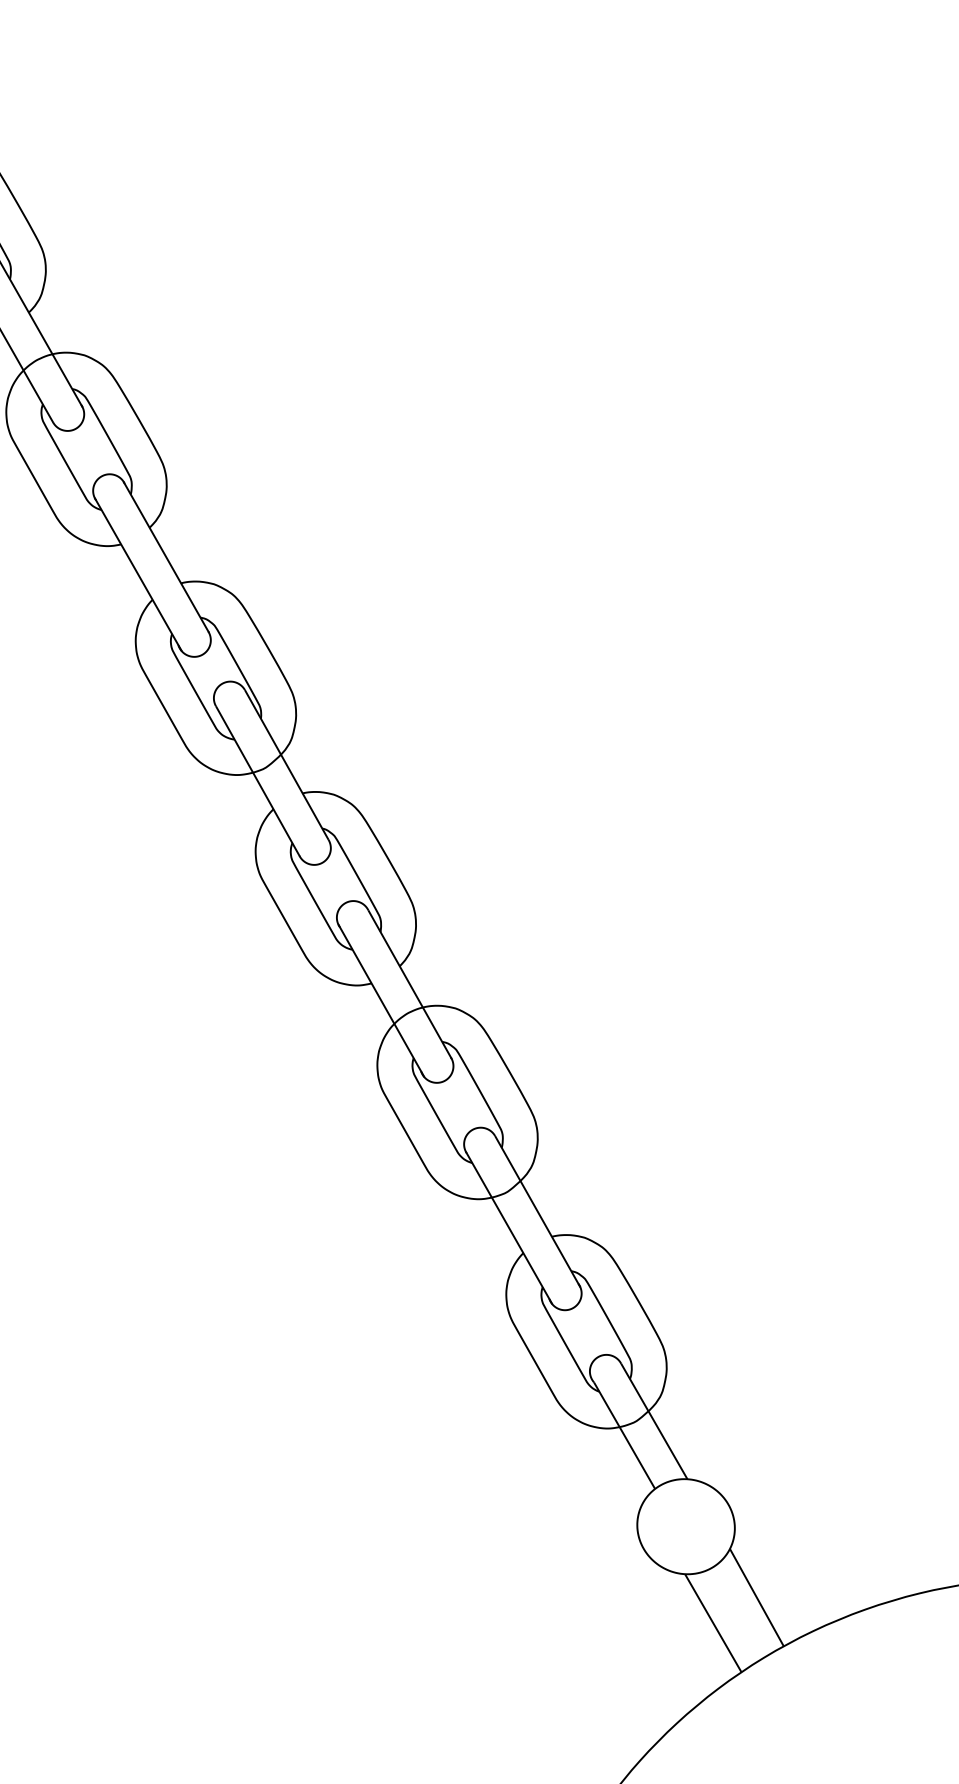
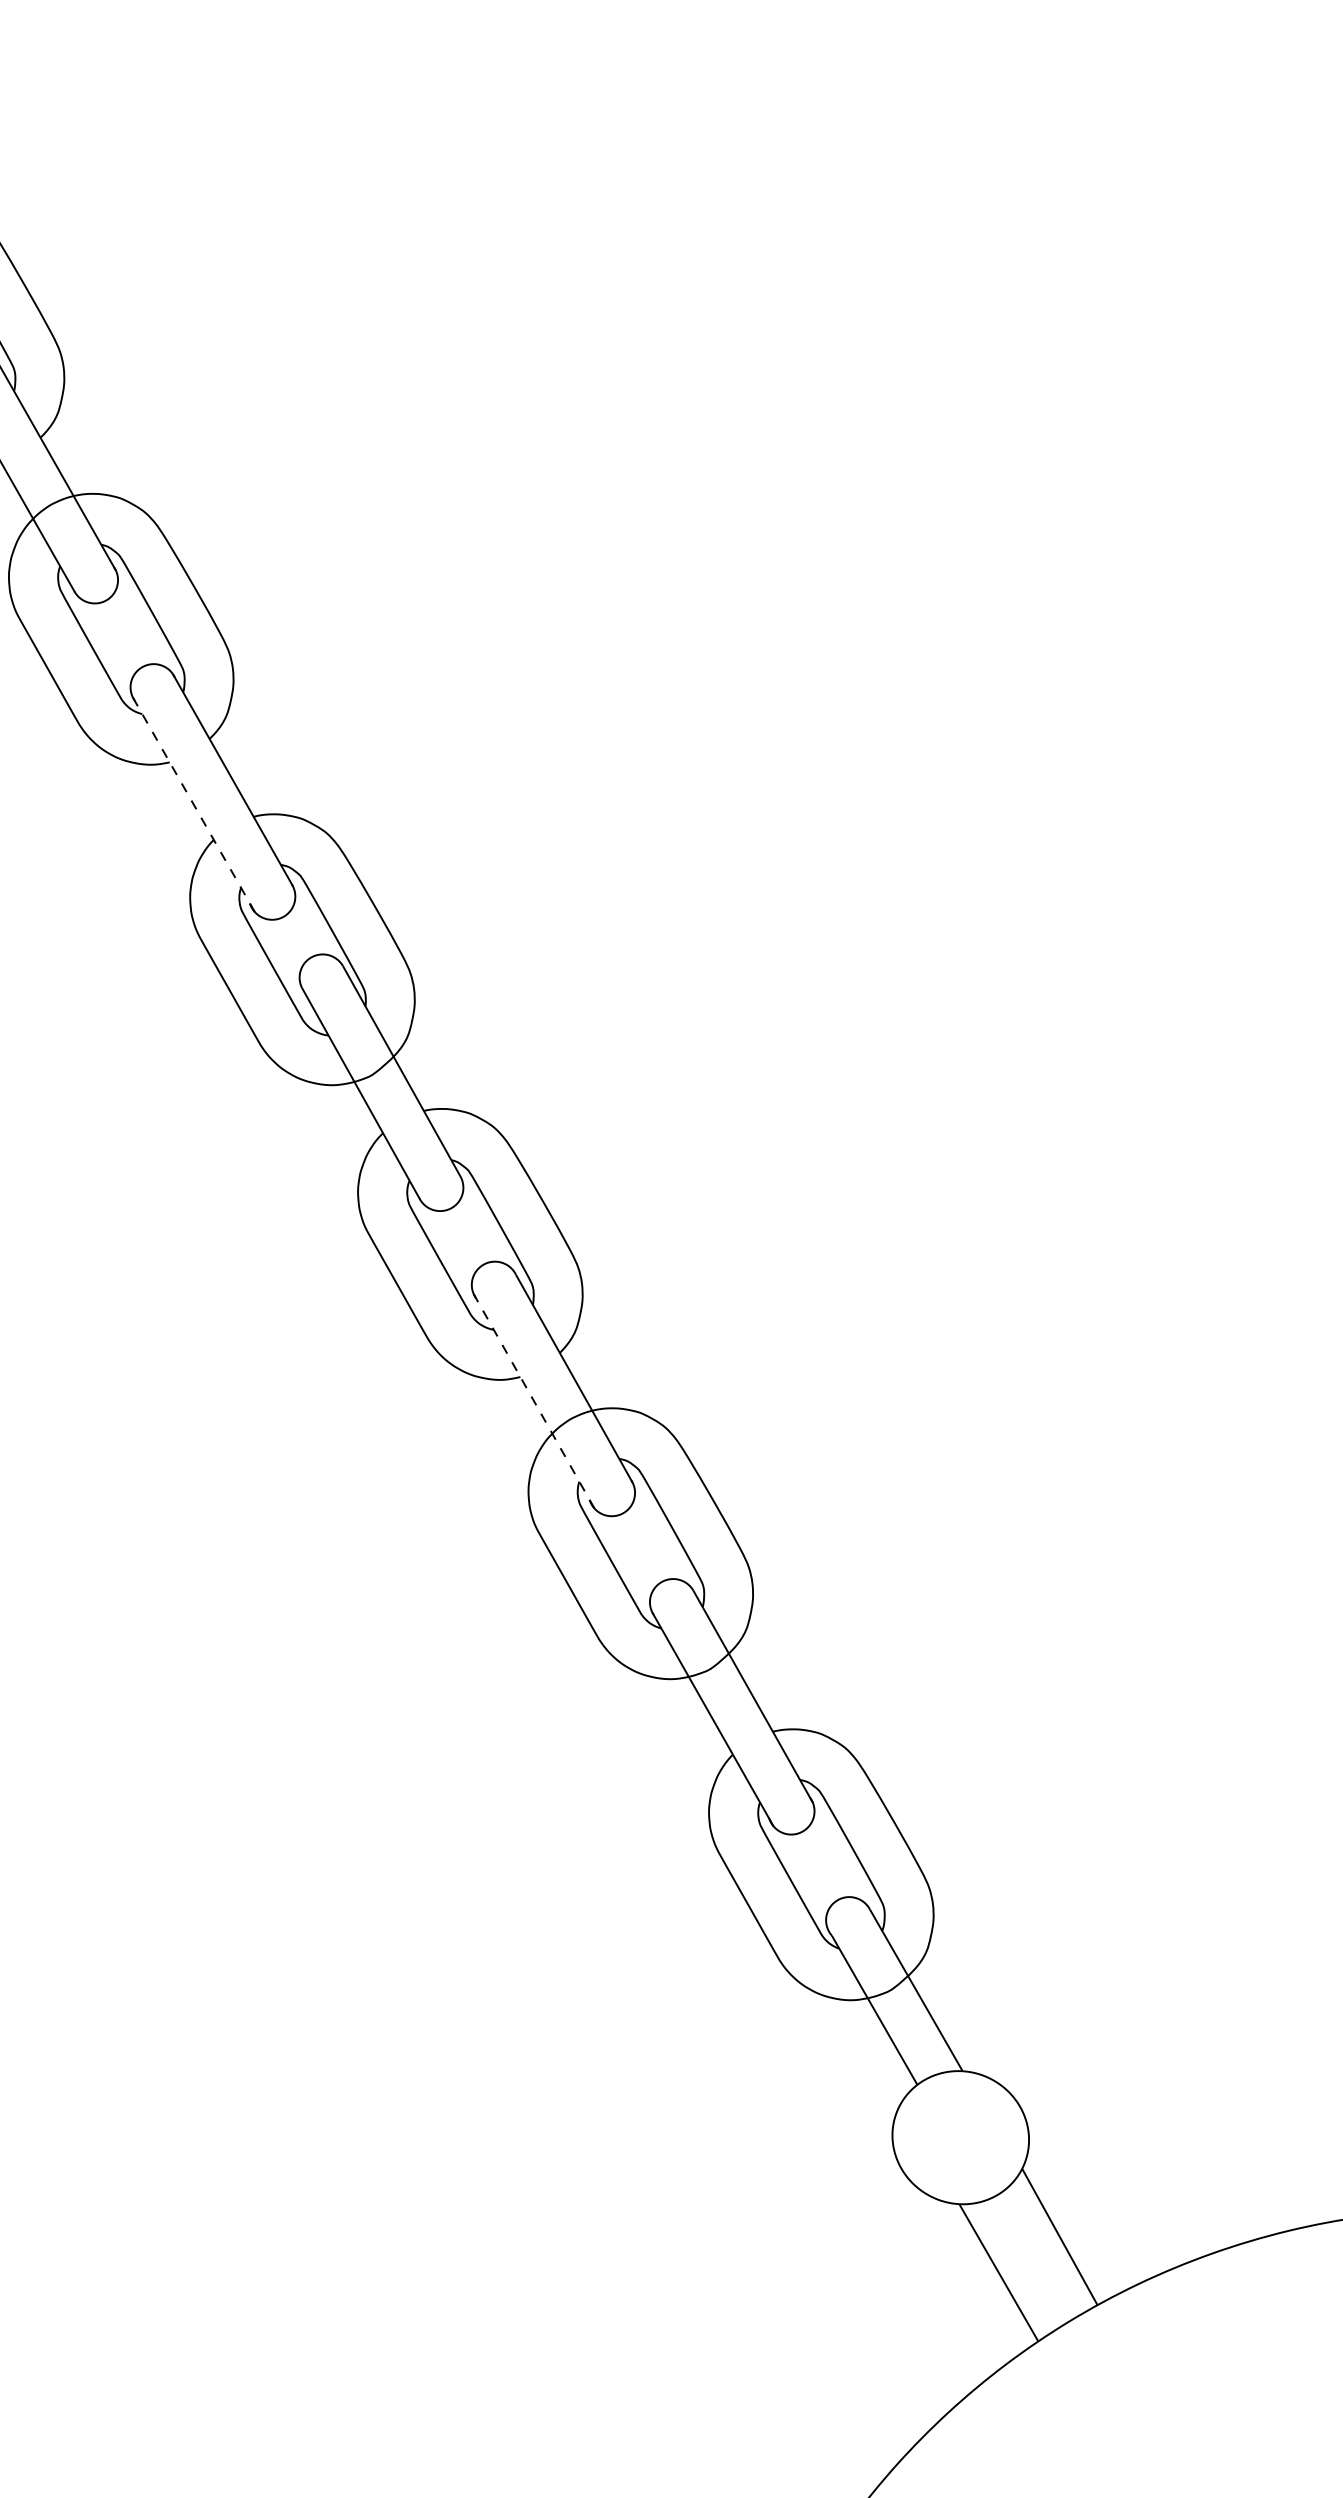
line: (138, 574) -> (193, 804), solid -> dashed
line: (381, 1000) -> (534, 1401), solid -> dashed

